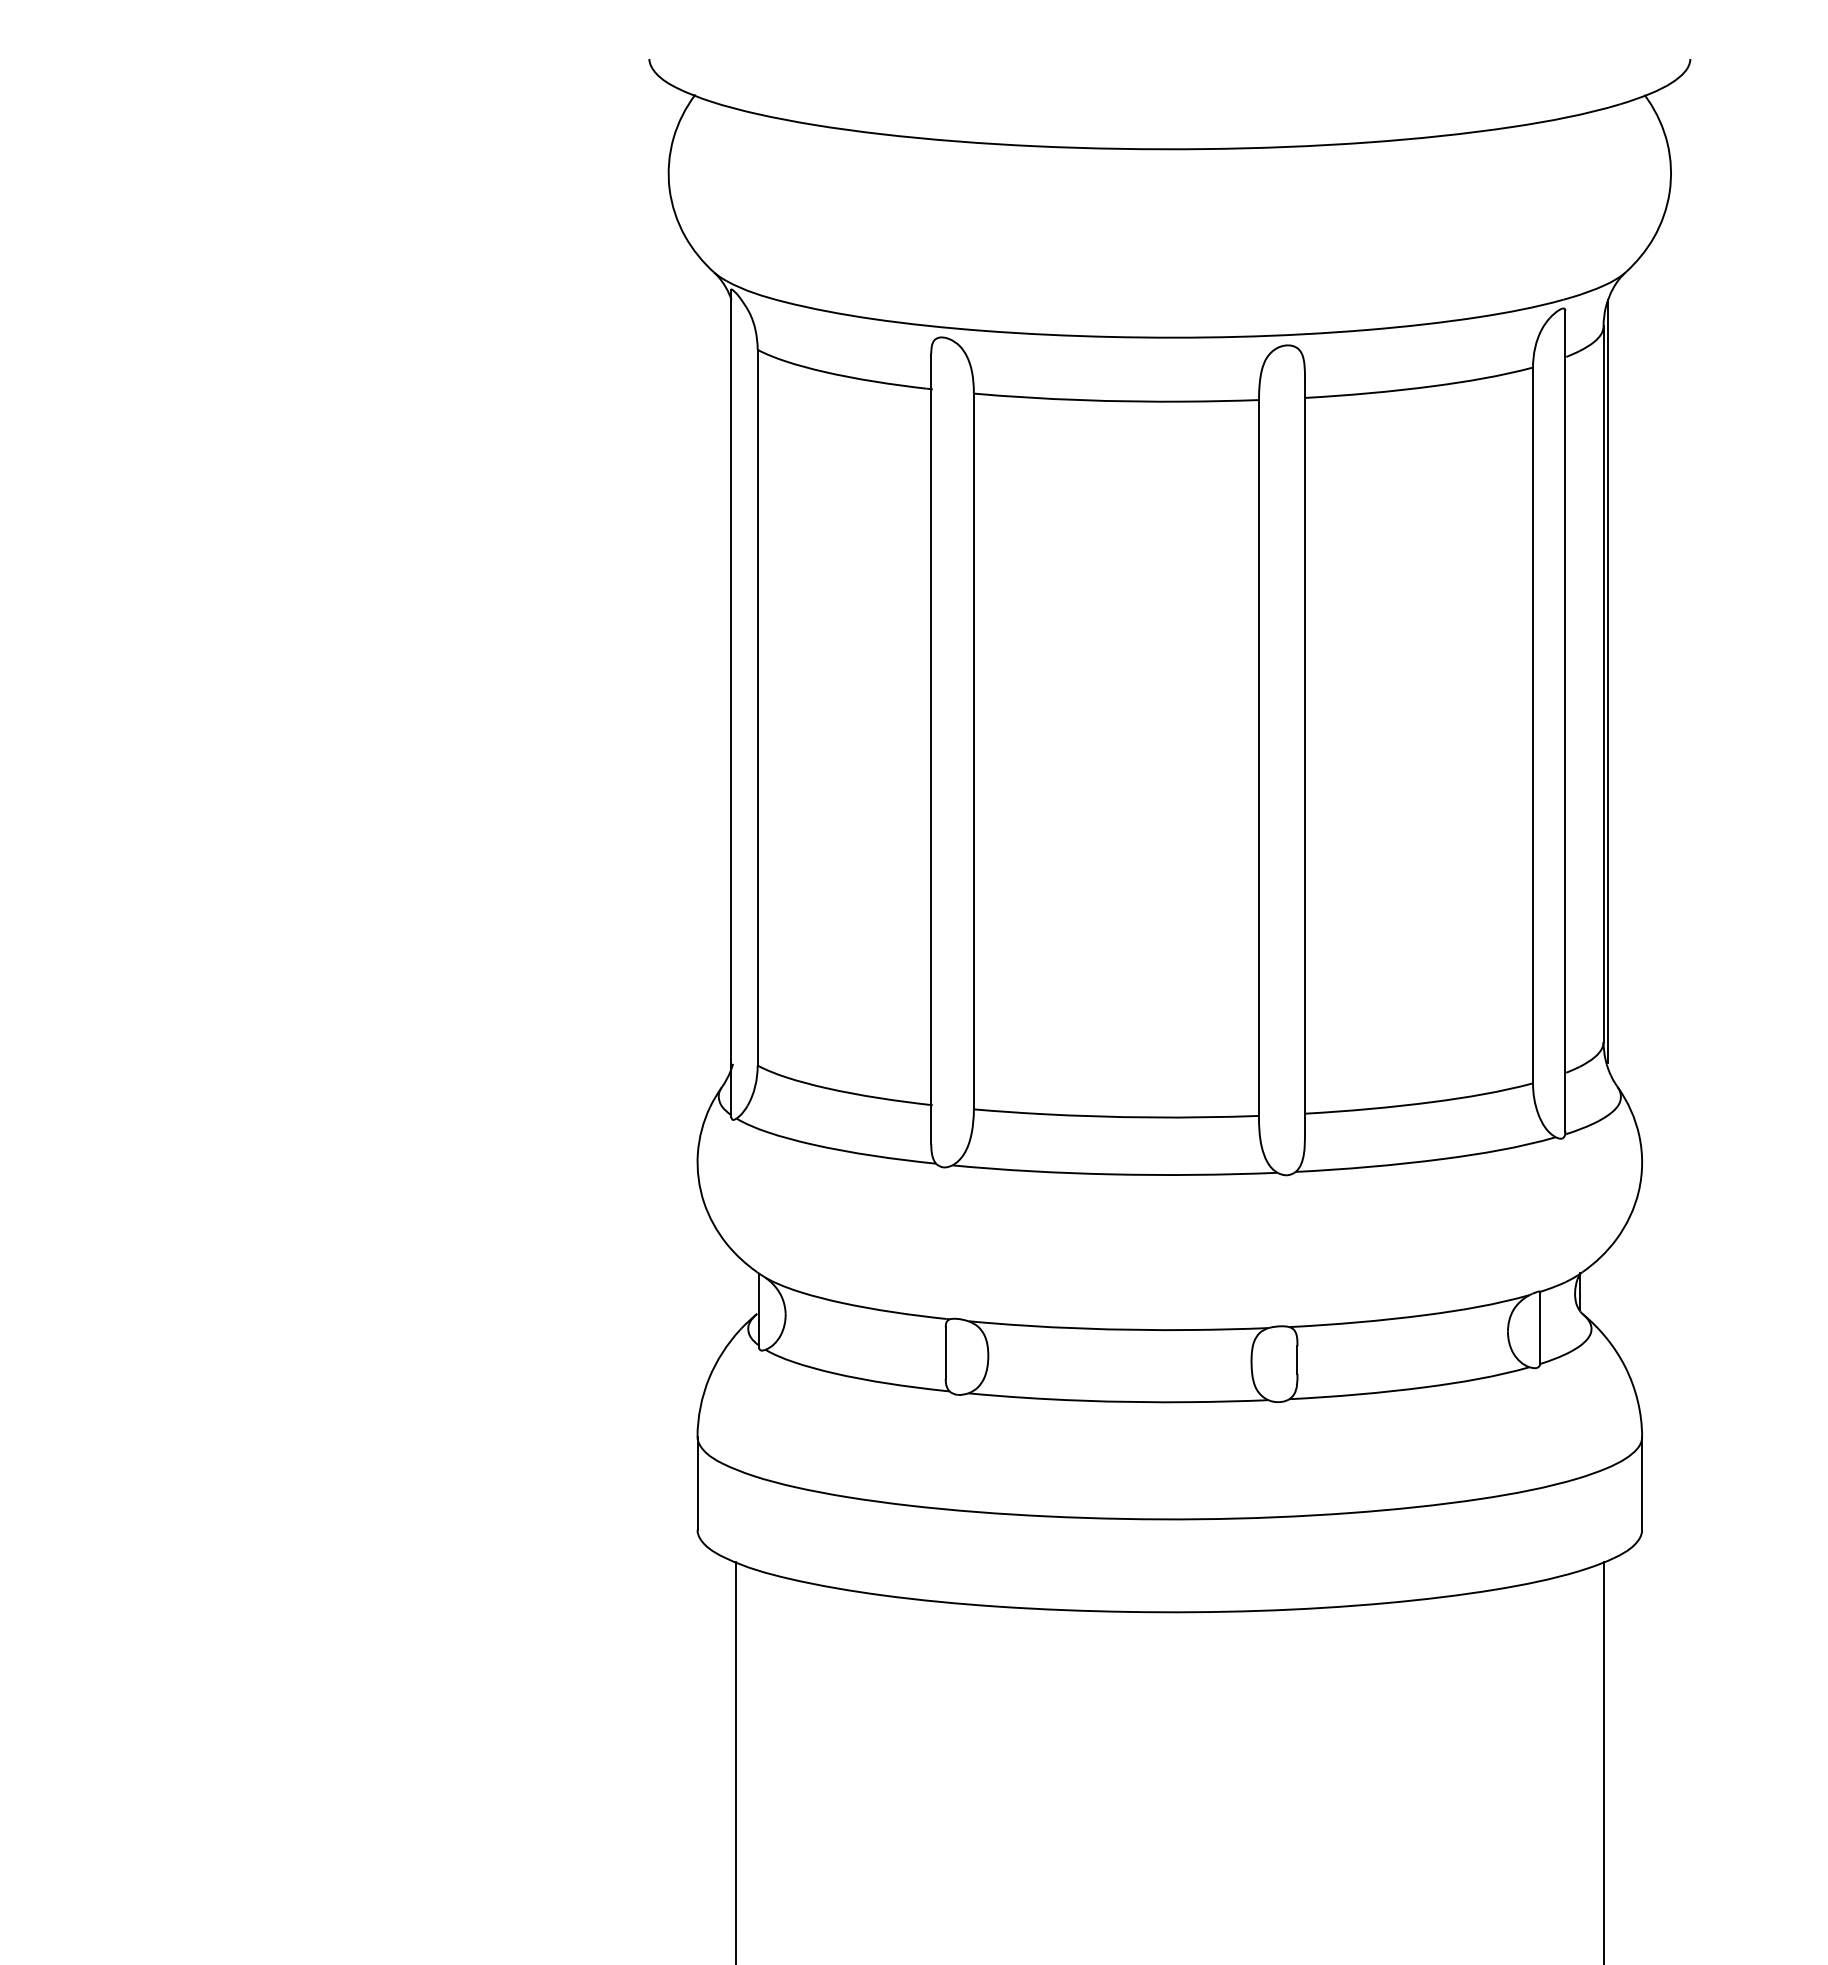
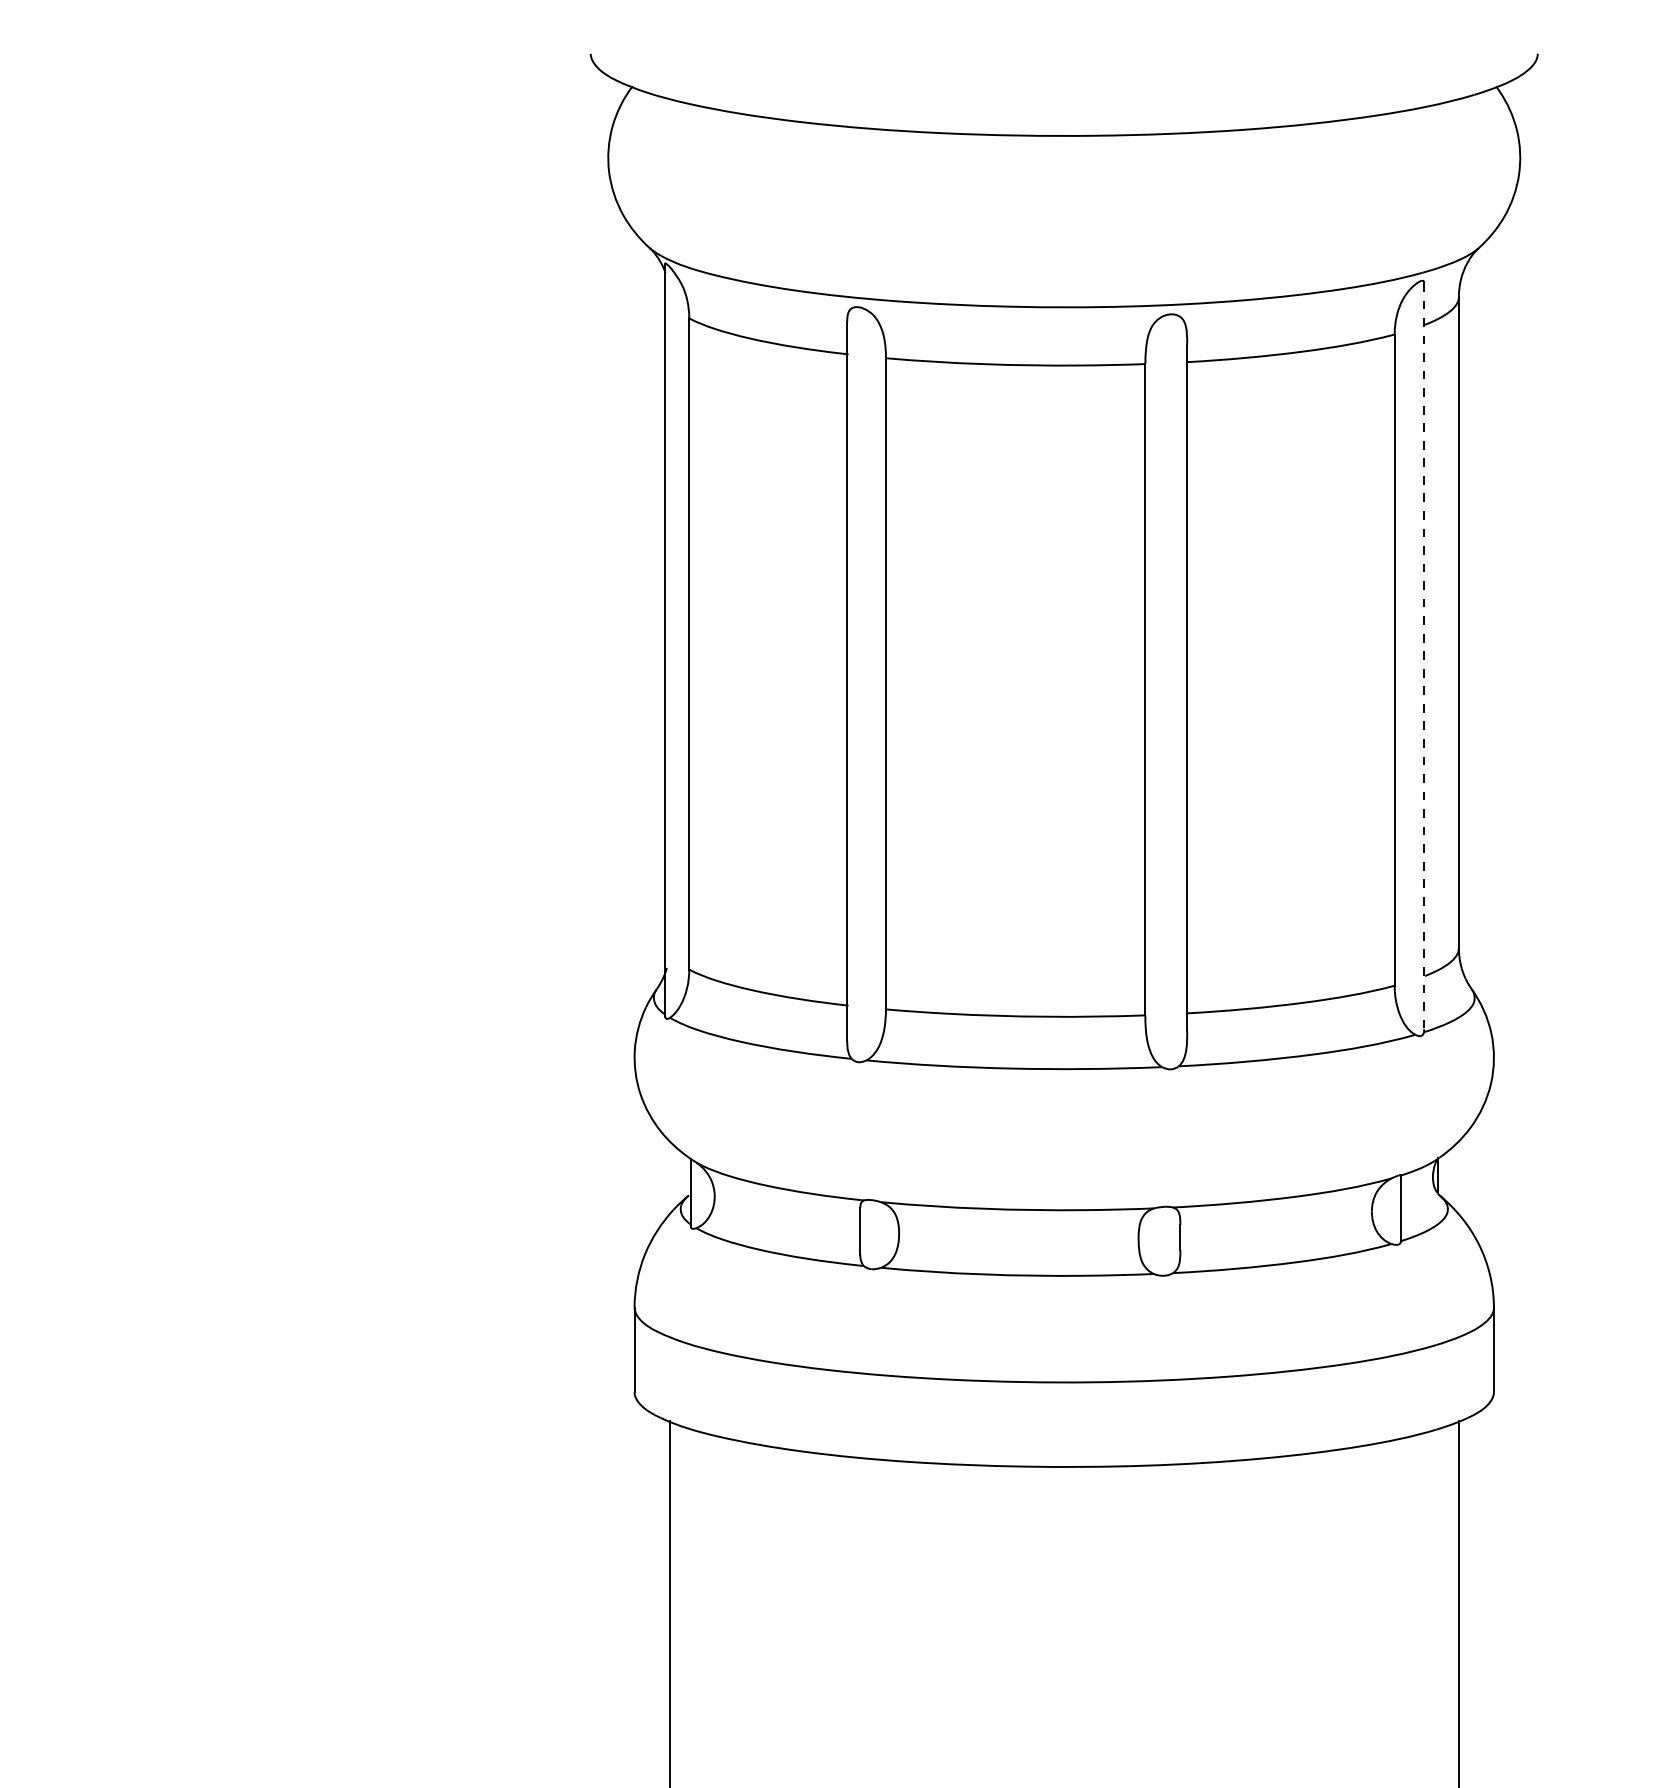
line: (1608, 681) -> (1463, 620), removed
line: (1565, 721) -> (1424, 656), solid -> dashed

